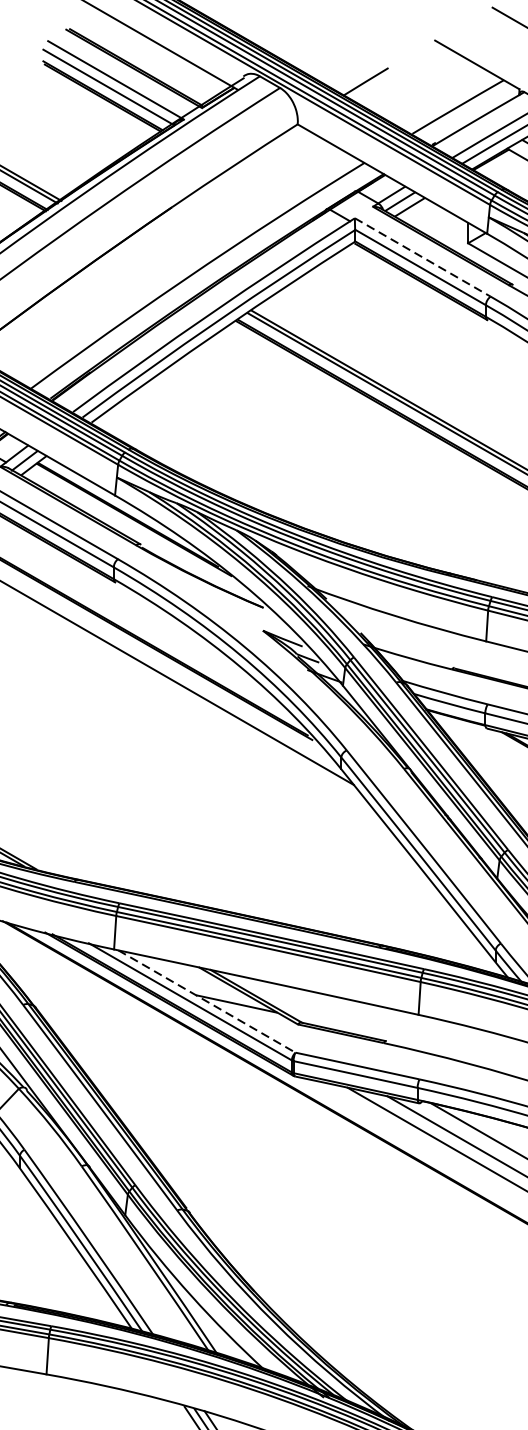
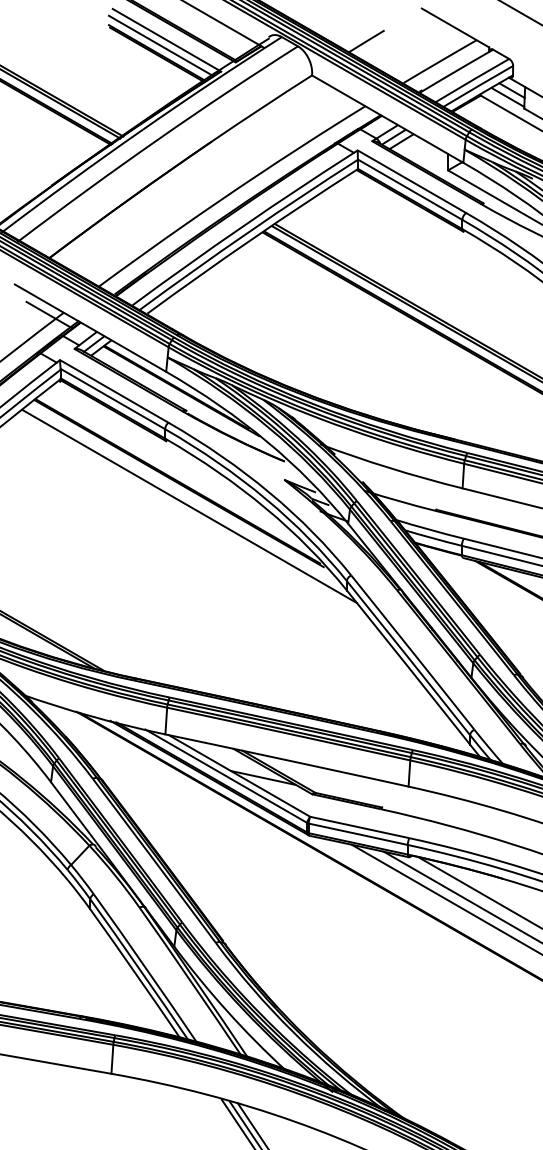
line: (422, 257) -> (411, 181), dashed -> solid
line: (206, 1000) -> (239, 775), dashed -> solid

